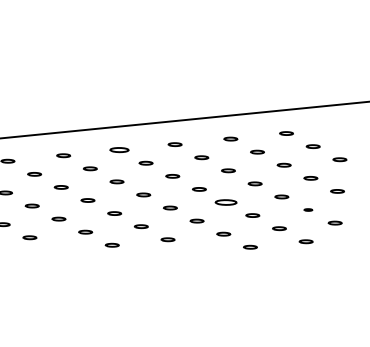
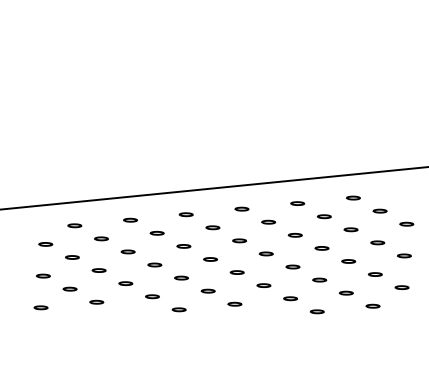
part: (118, 149) -> (185, 214), size x0.71
part: (225, 201) -> (292, 266), size x0.62
part: (307, 209) -> (374, 274), size x1.67

